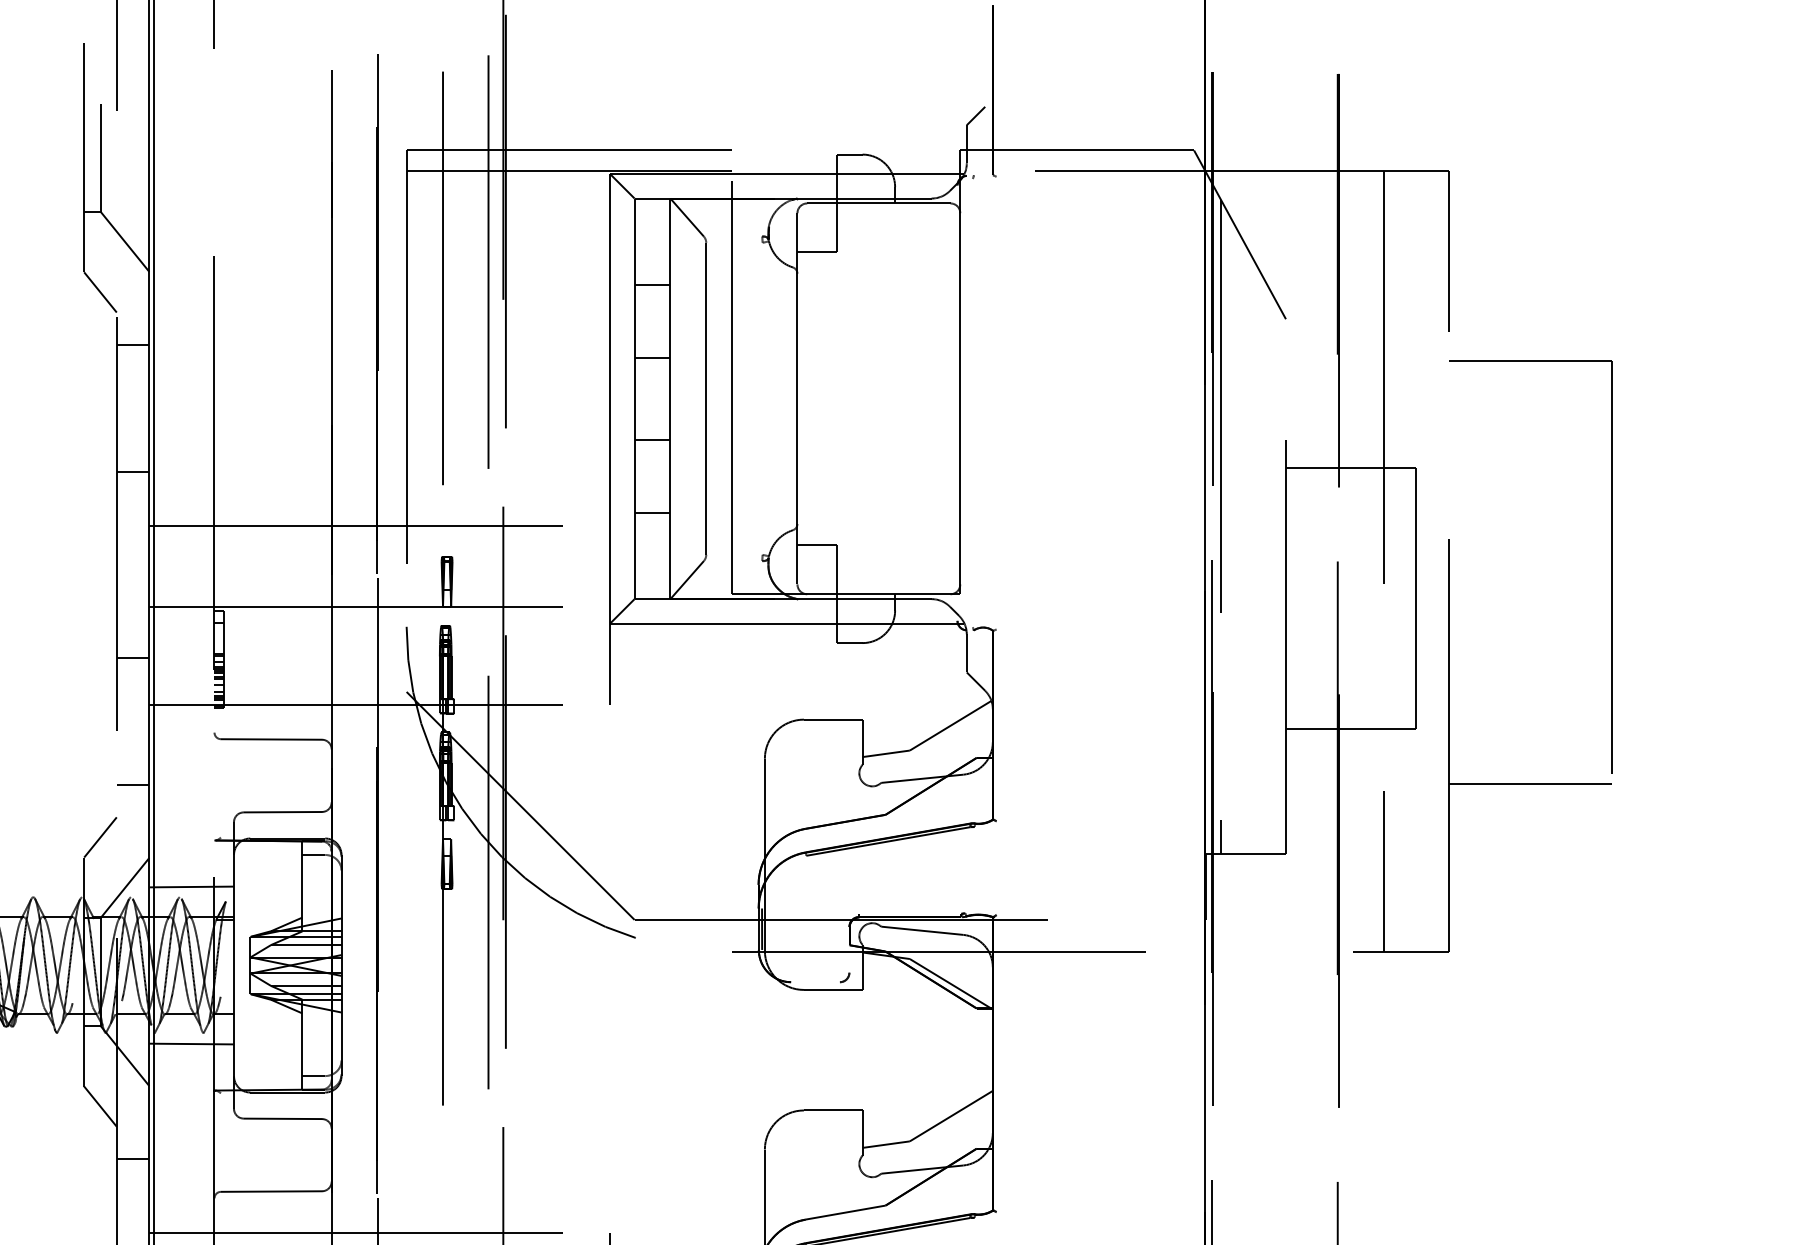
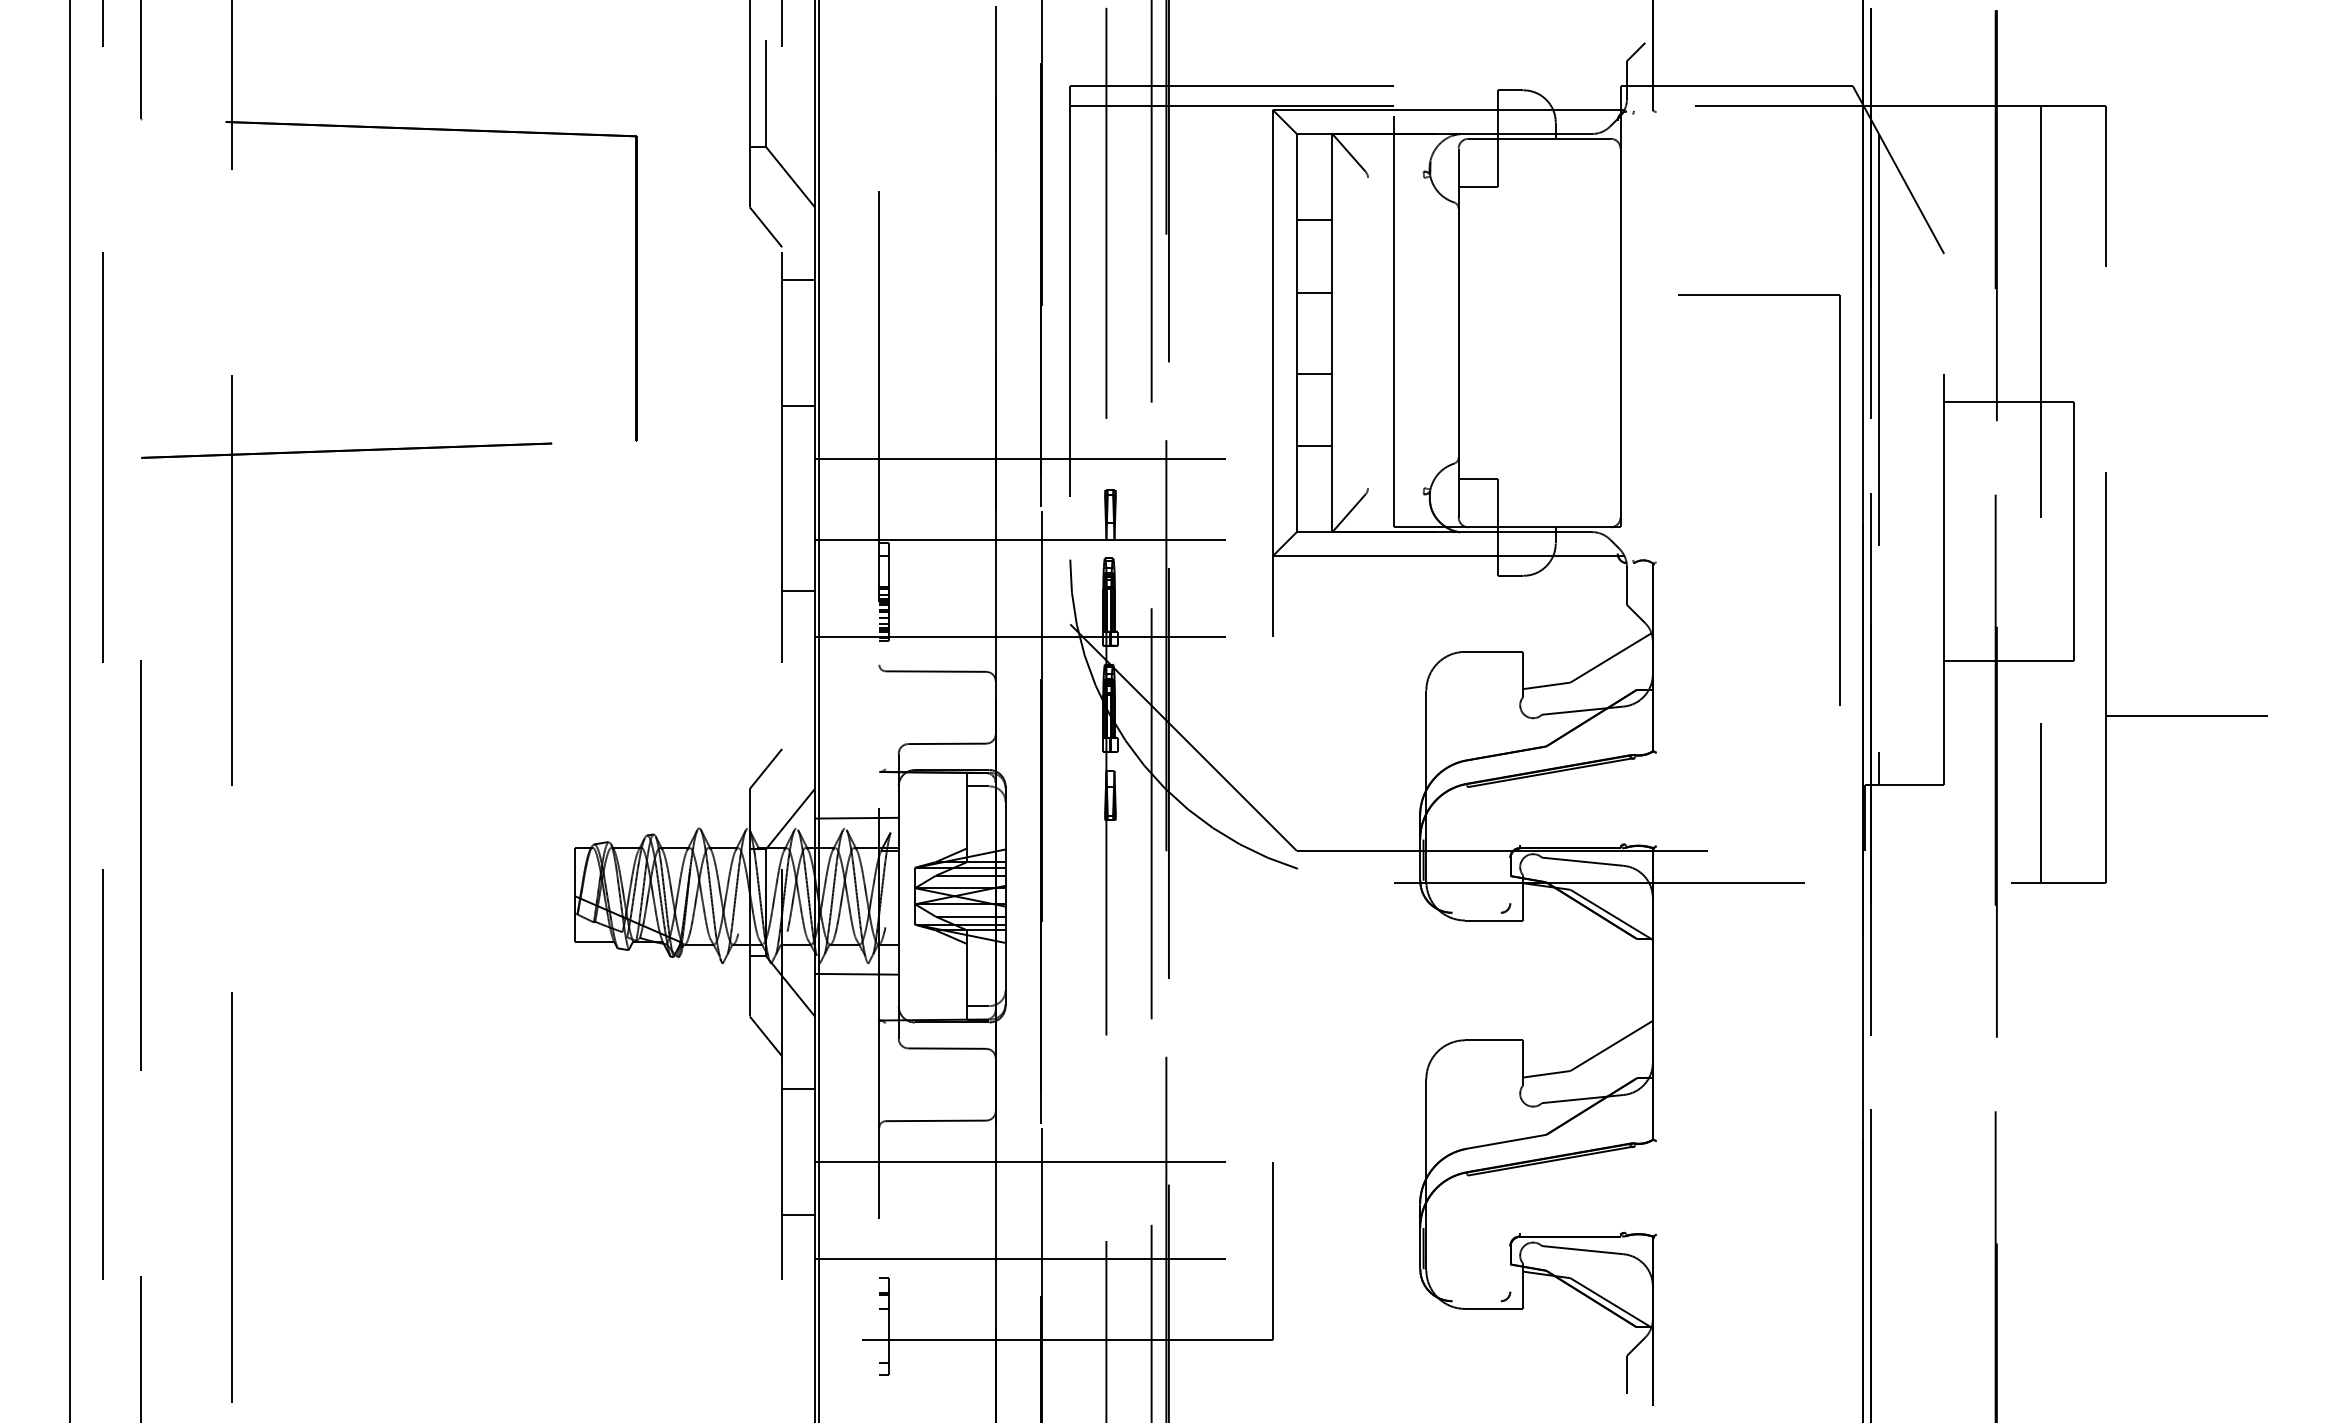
line: (706, 398) -> (1368, 332), removed
part: (1611, 566) -> (1839, 499), moved
line: (133, 784) -> (798, 716), removed

